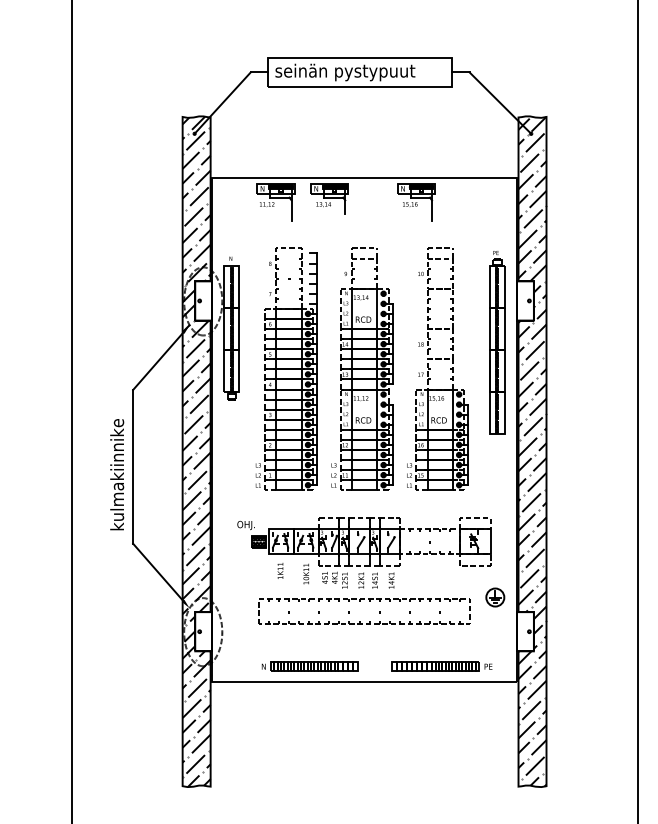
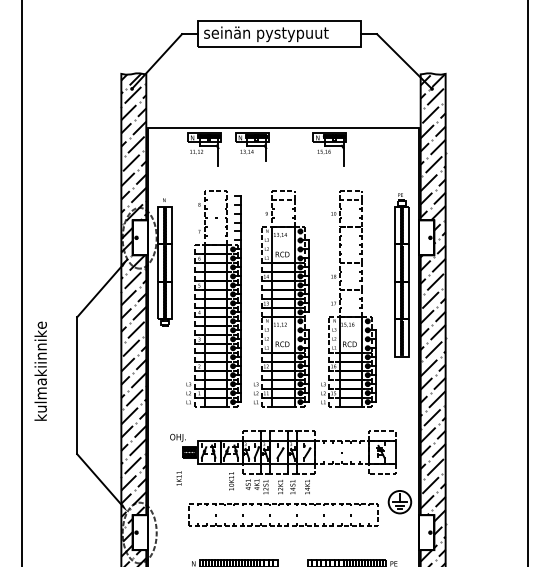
text: (117, 474) -> (41, 371), moved
text: (280, 570) -> (179, 478), moved
part: (495, 597) -> (400, 502), size x1.4

